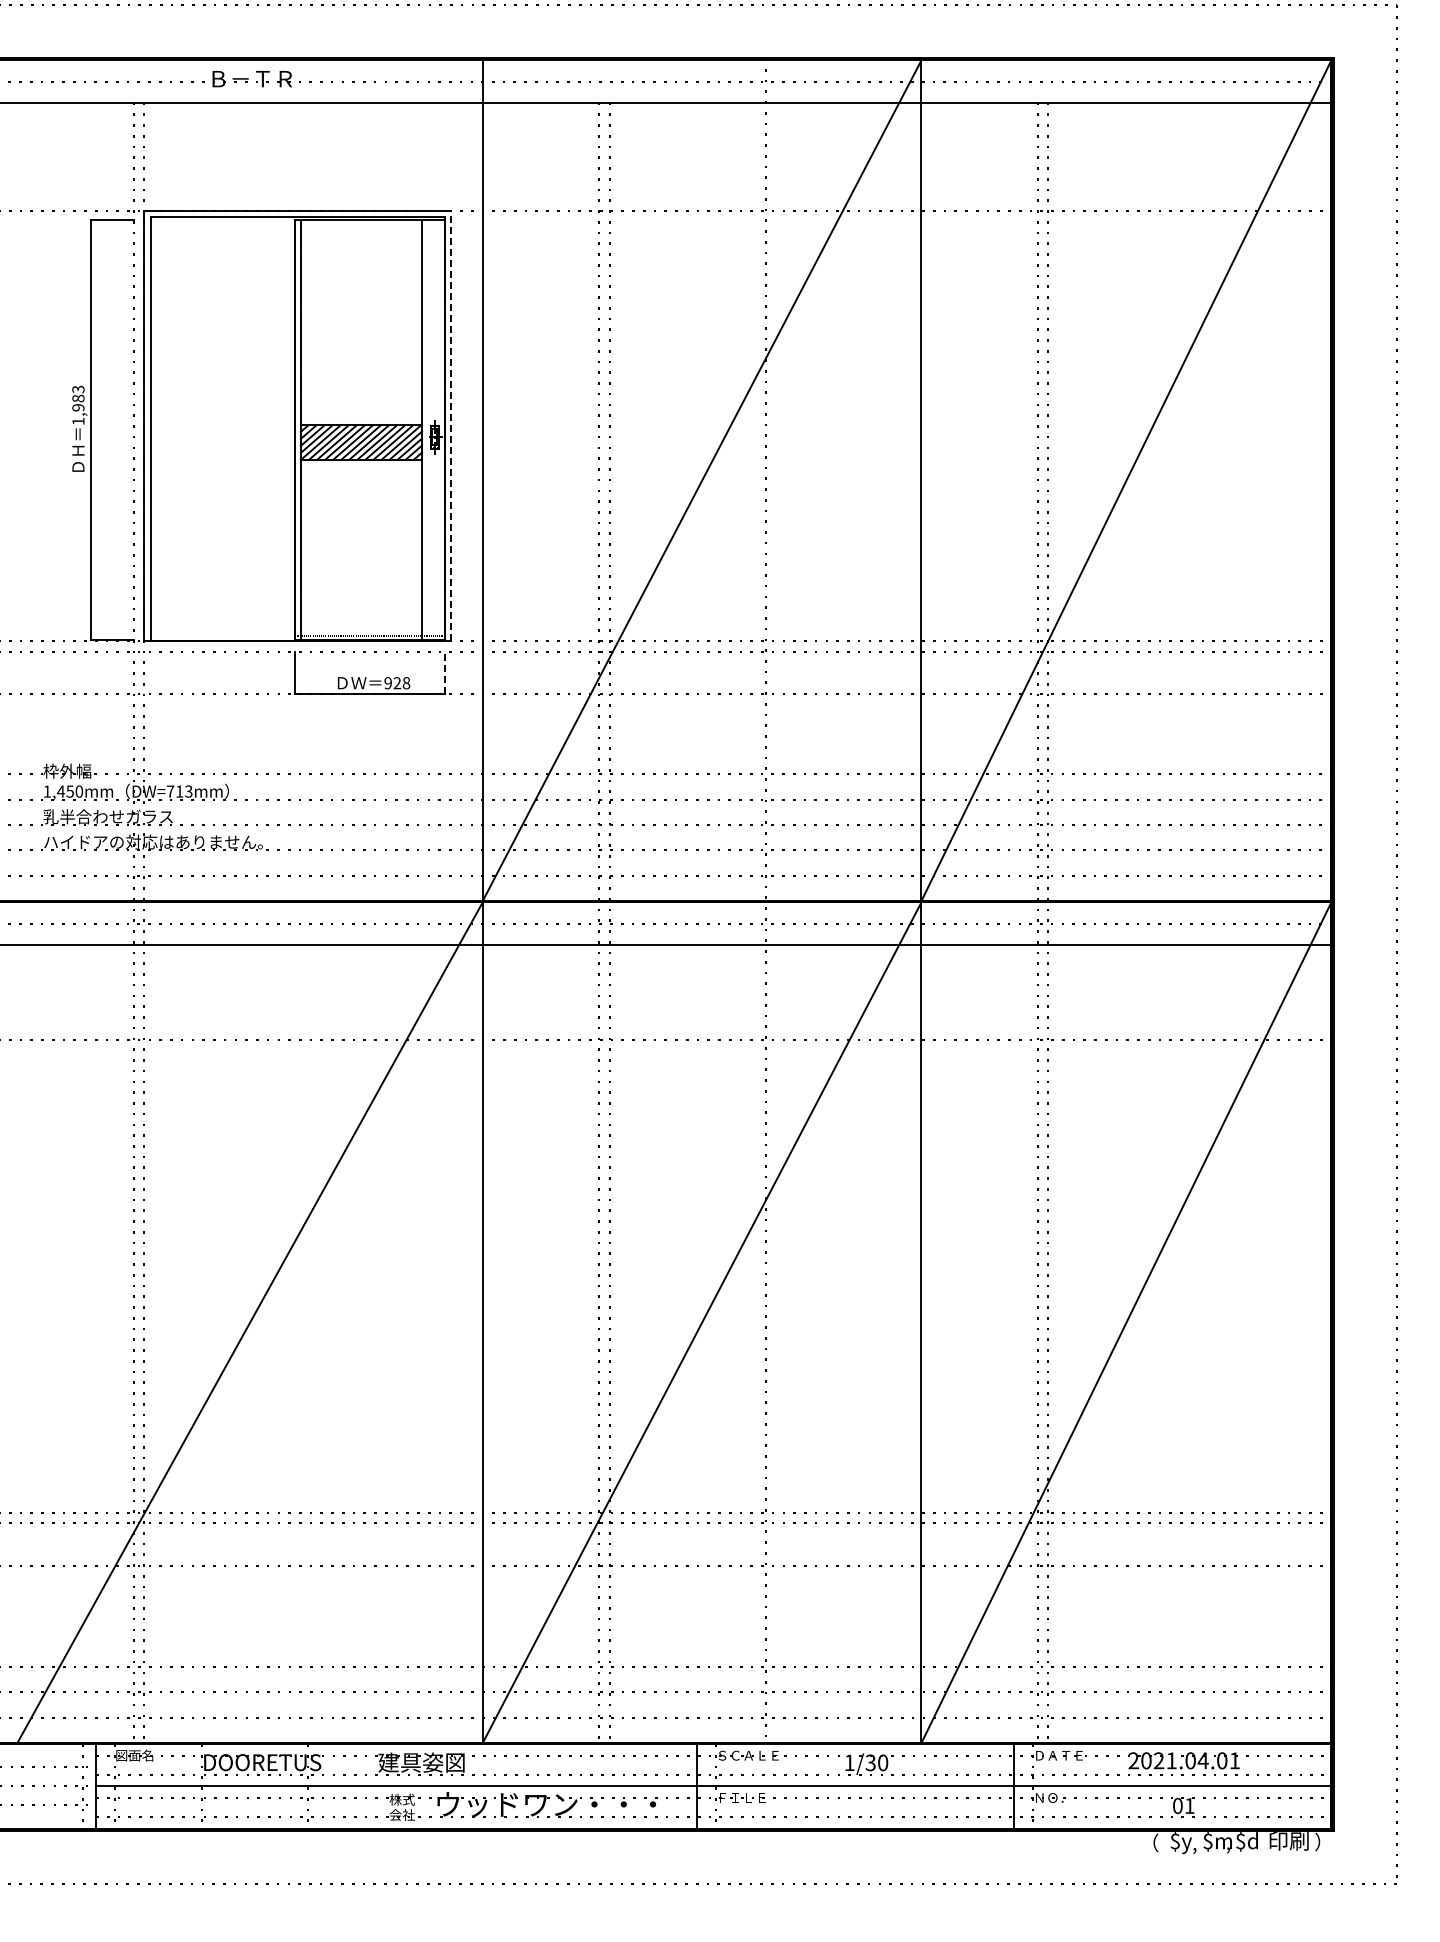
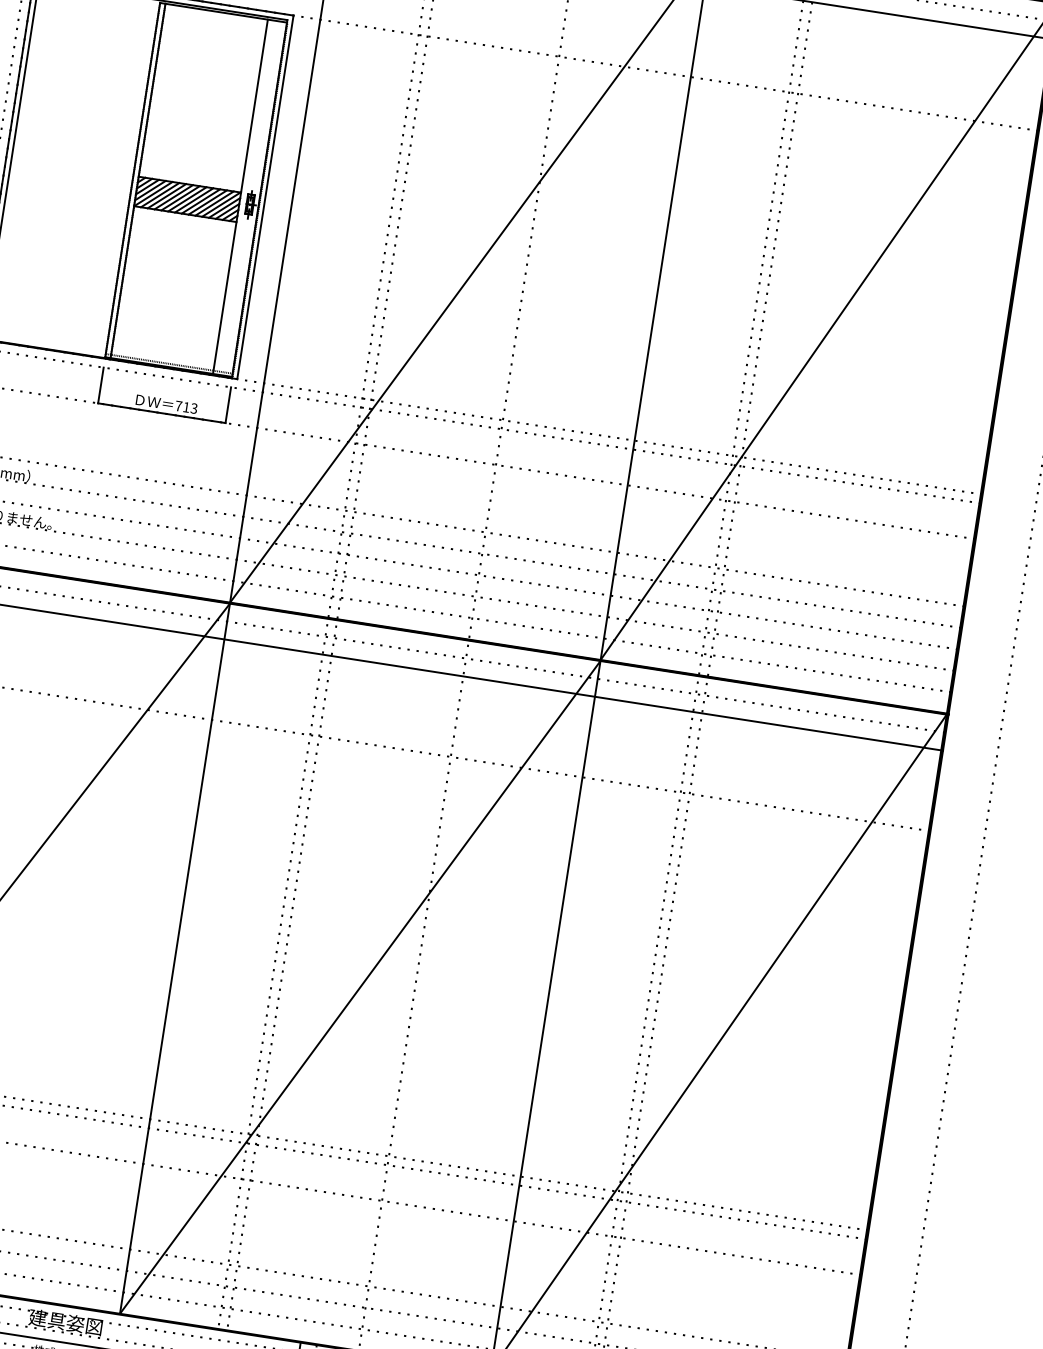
line: (451, 425) -> (265, 196), dashed -> solid
line: (445, 672) -> (228, 404), dashed -> solid
text: (397, 683) -> (186, 407), 928 -> 713

